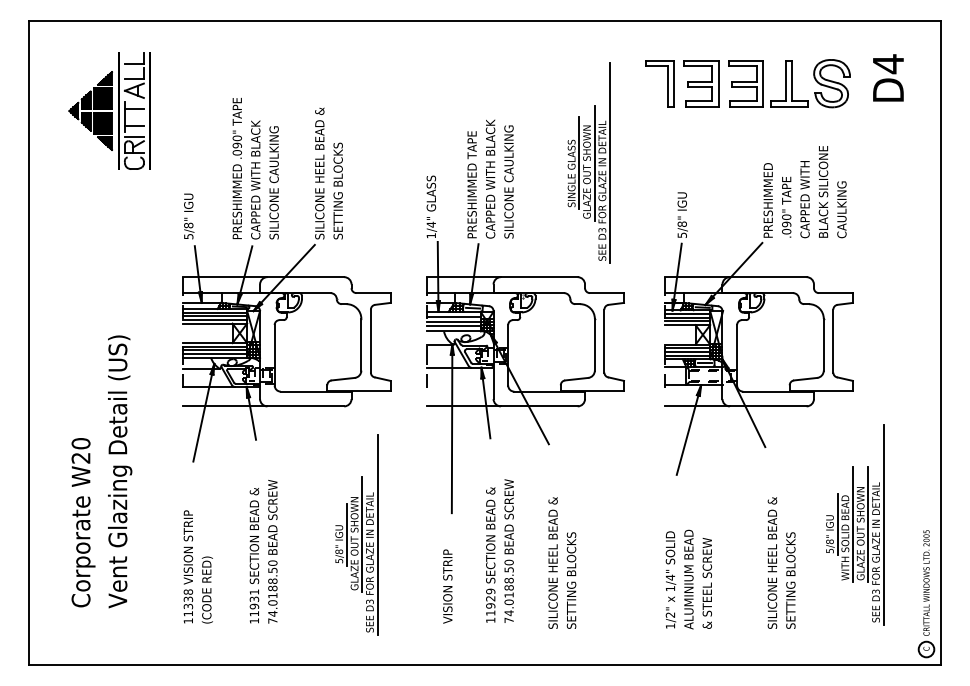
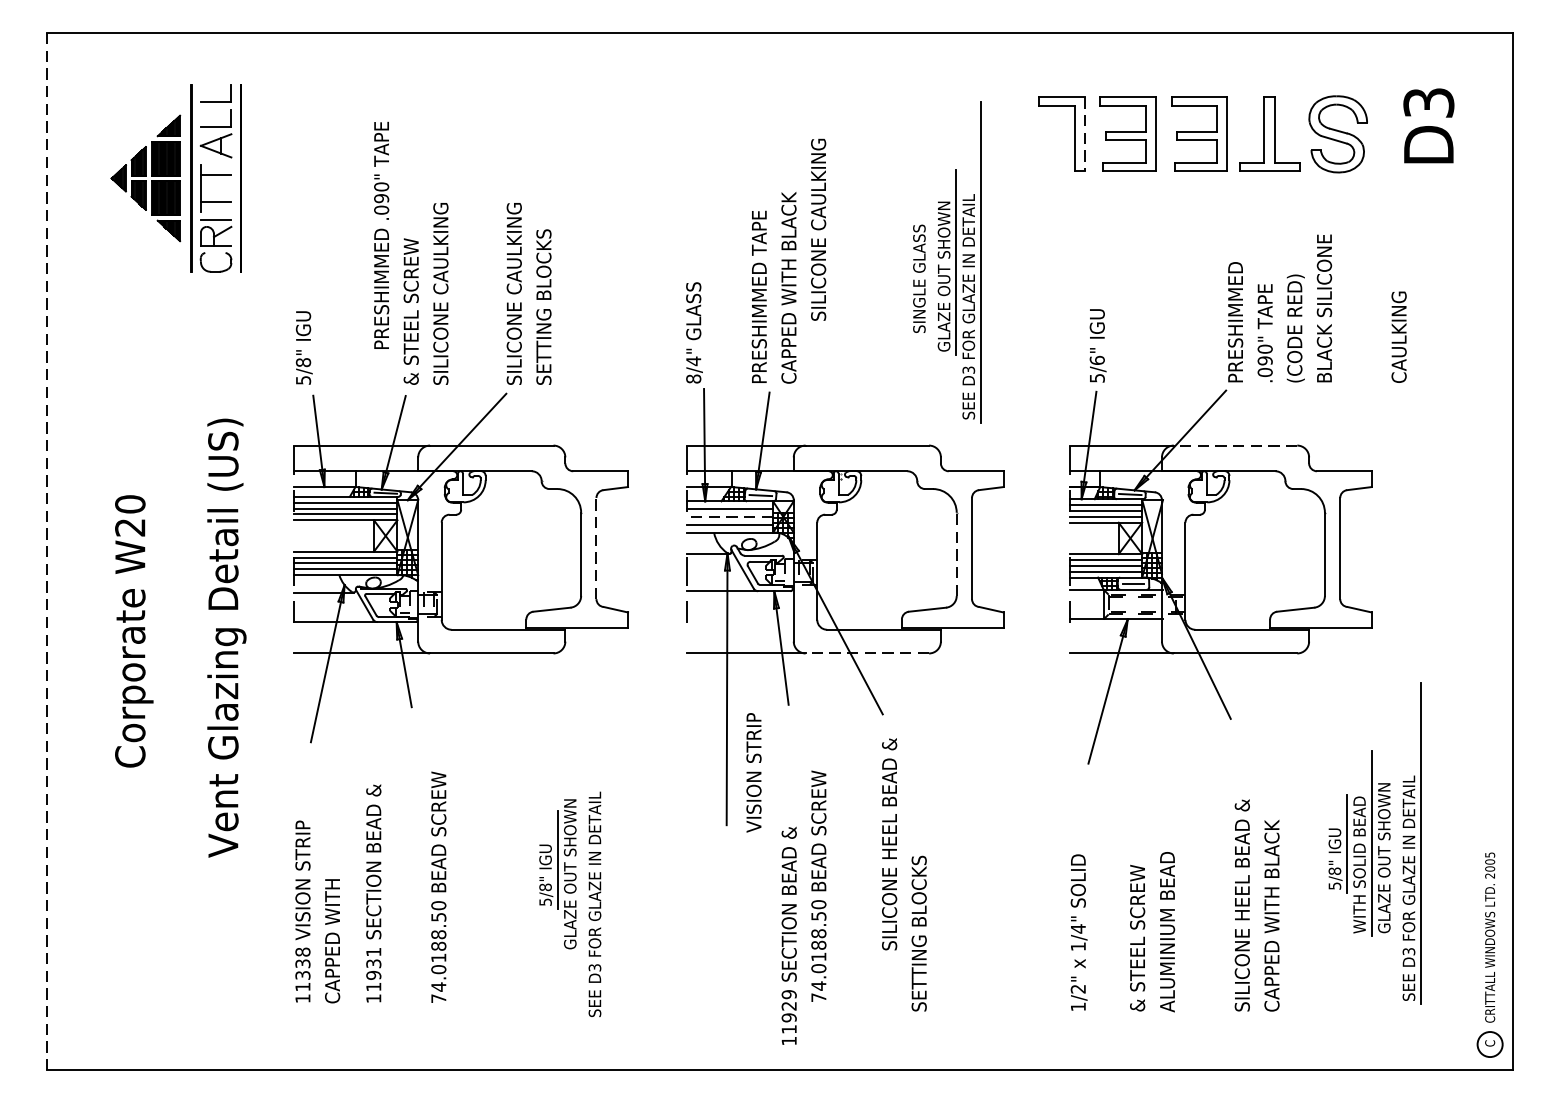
text: (888, 64) -> (1428, 103), D4 -> D3
line: (674, 84) -> (1084, 135), solid -> dashed
text: (319, 145) -> (513, 233), SILICONE HEEL BEAD & -> SILICONE CAULKING
line: (579, 163) -> (931, 262), removed
text: (236, 168) -> (380, 235), moved
text: (255, 179) -> (410, 288), CAPPED WITH BLACK -> & STEEL SCREW
text: (508, 181) -> (817, 229), moved
text: (805, 199) -> (1295, 320), CAPPED WITH -> (CODE RED)
text: (841, 209) -> (1398, 336), moved
text: (681, 223) -> (1096, 359), 5/8" -> 5/6"
text: (431, 235) -> (693, 378), 1/4" -> 8/4"
line: (767, 277) -> (1234, 446), solid -> dashed
line: (454, 321) -> (730, 516), solid -> dashed
line: (370, 340) -> (595, 547), solid -> dashed
line: (29, 343) -> (47, 552), solid -> dashed
line: (594, 344) -> (956, 553), solid -> dashed
line: (538, 406) -> (866, 653), solid -> dashed
text: (120, 471) -> (227, 637), moved
text: (83, 522) -> (134, 631), moved
line: (868, 524) -> (1396, 843), removed
line: (362, 534) -> (582, 859), removed
line: (377, 534) -> (607, 859), removed
text: (490, 554) -> (788, 935), moved
text: (254, 555) -> (373, 893), moved
text: (552, 562) -> (888, 843), moved
text: (790, 569) -> (1271, 915), SETTING BLOCKS -> CAPPED WITH BLACK
text: (688, 579) -> (1166, 931), moved
text: (206, 584) -> (332, 939), (CODE RED) -> CAPPED WITH
text: (447, 586) -> (753, 772), moved

